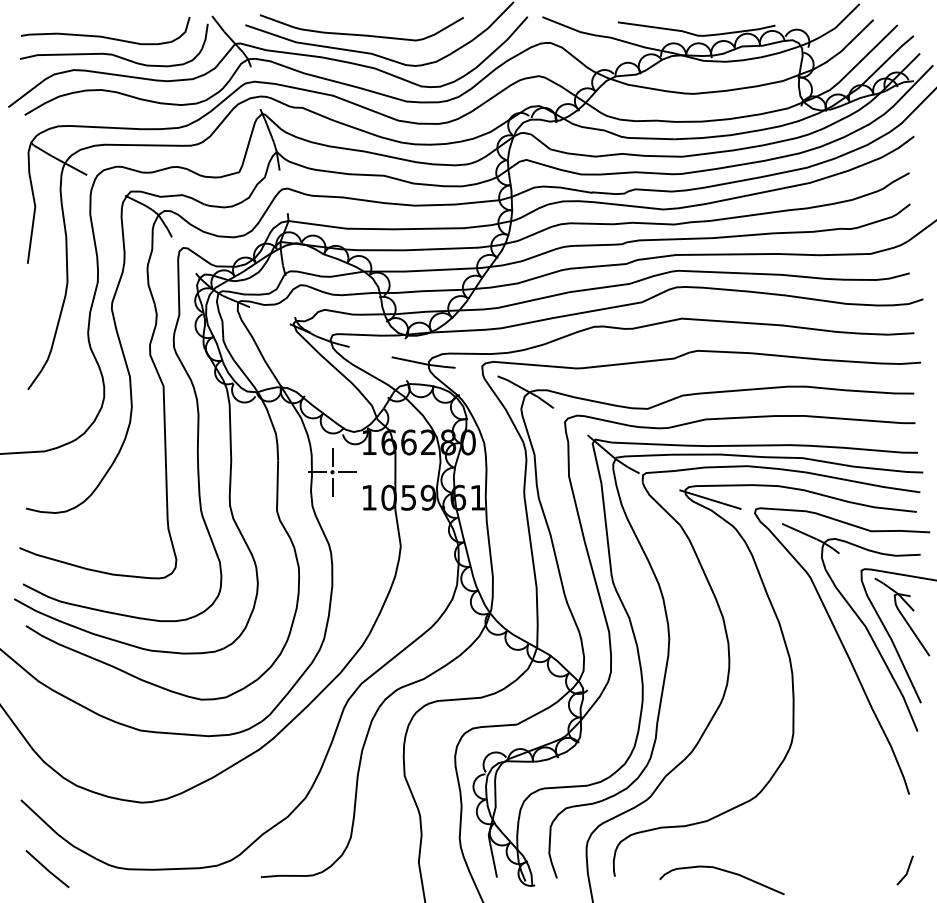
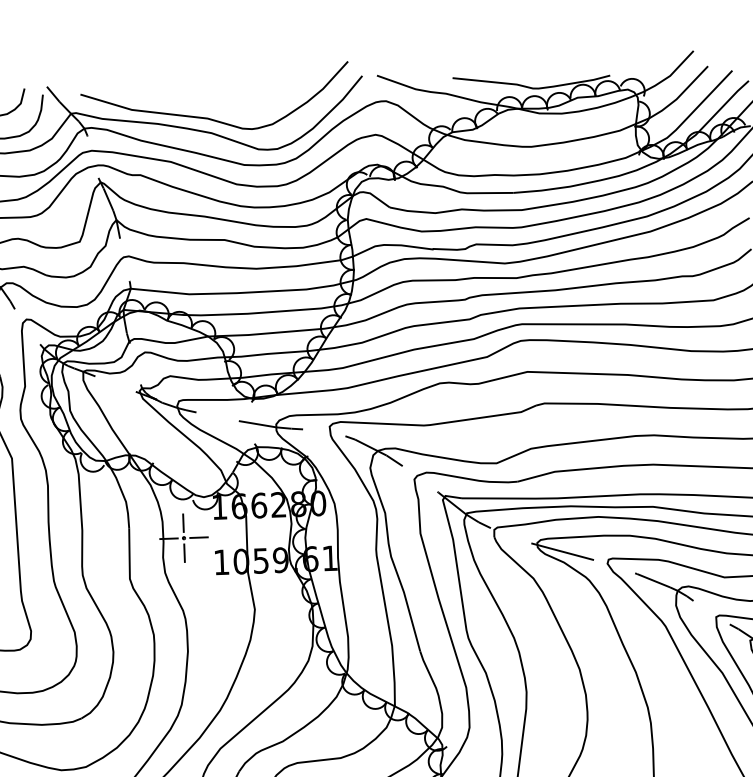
curve: (361, 34) -> (196, 99), removed

